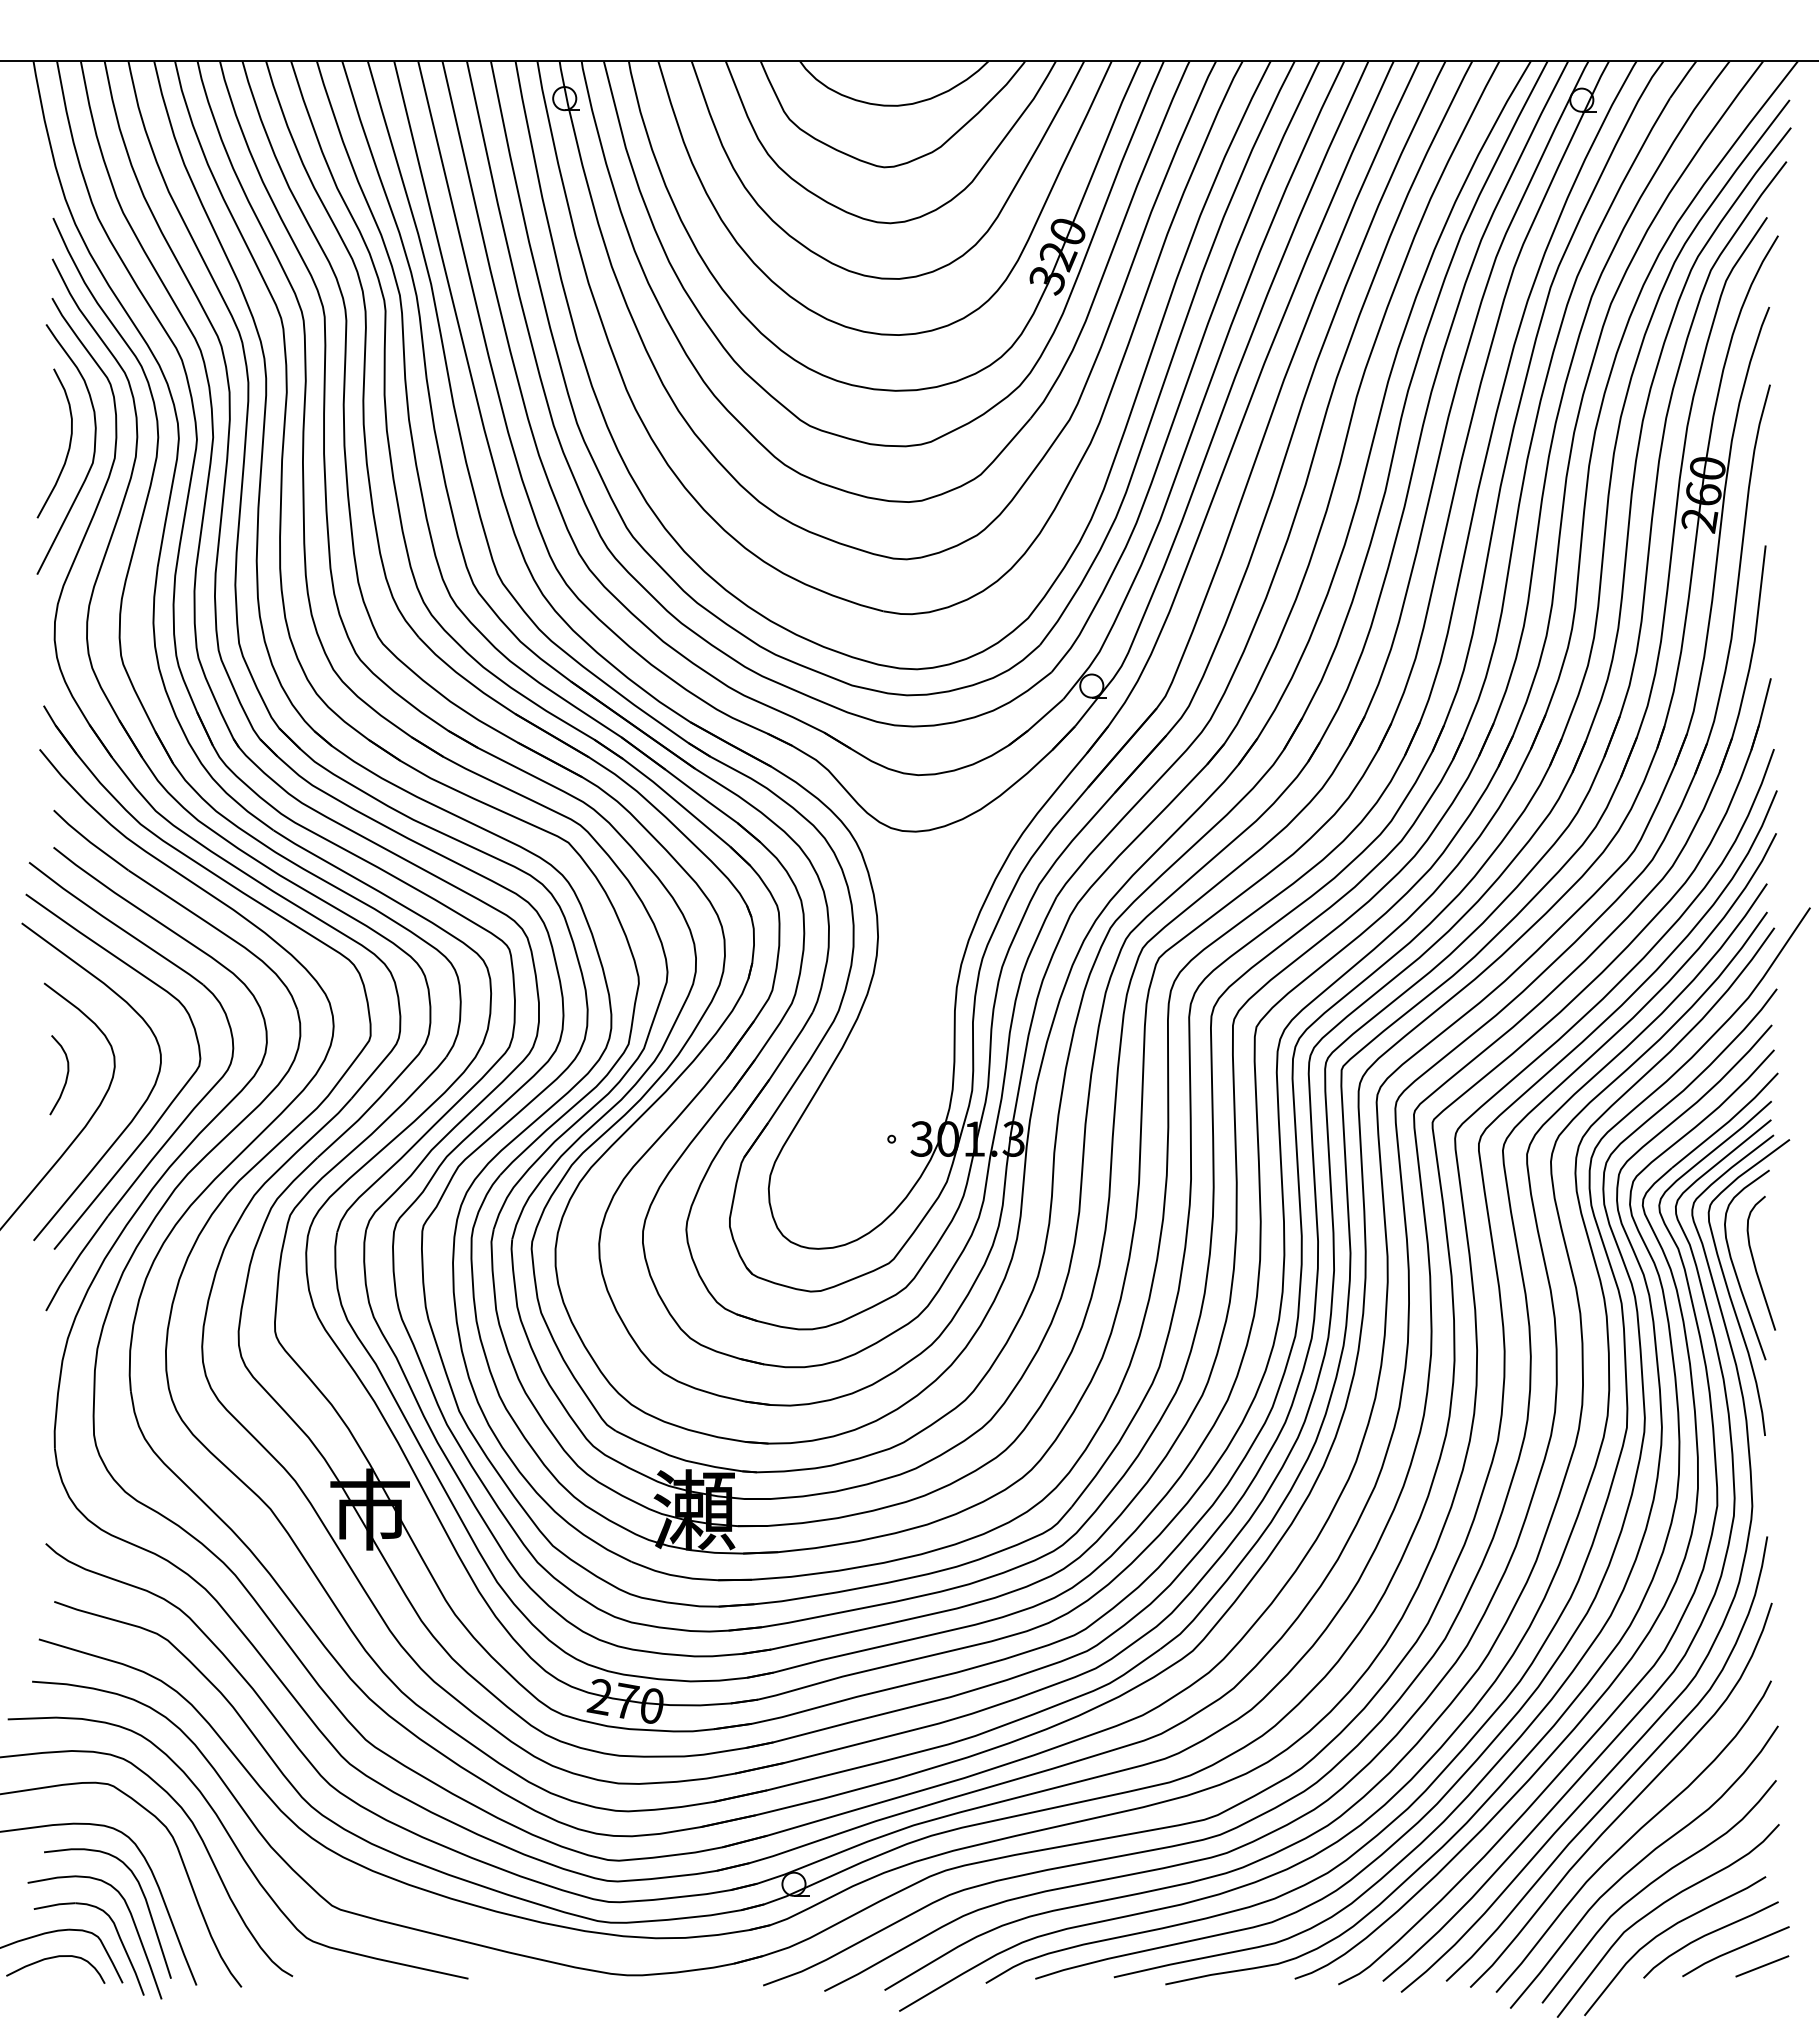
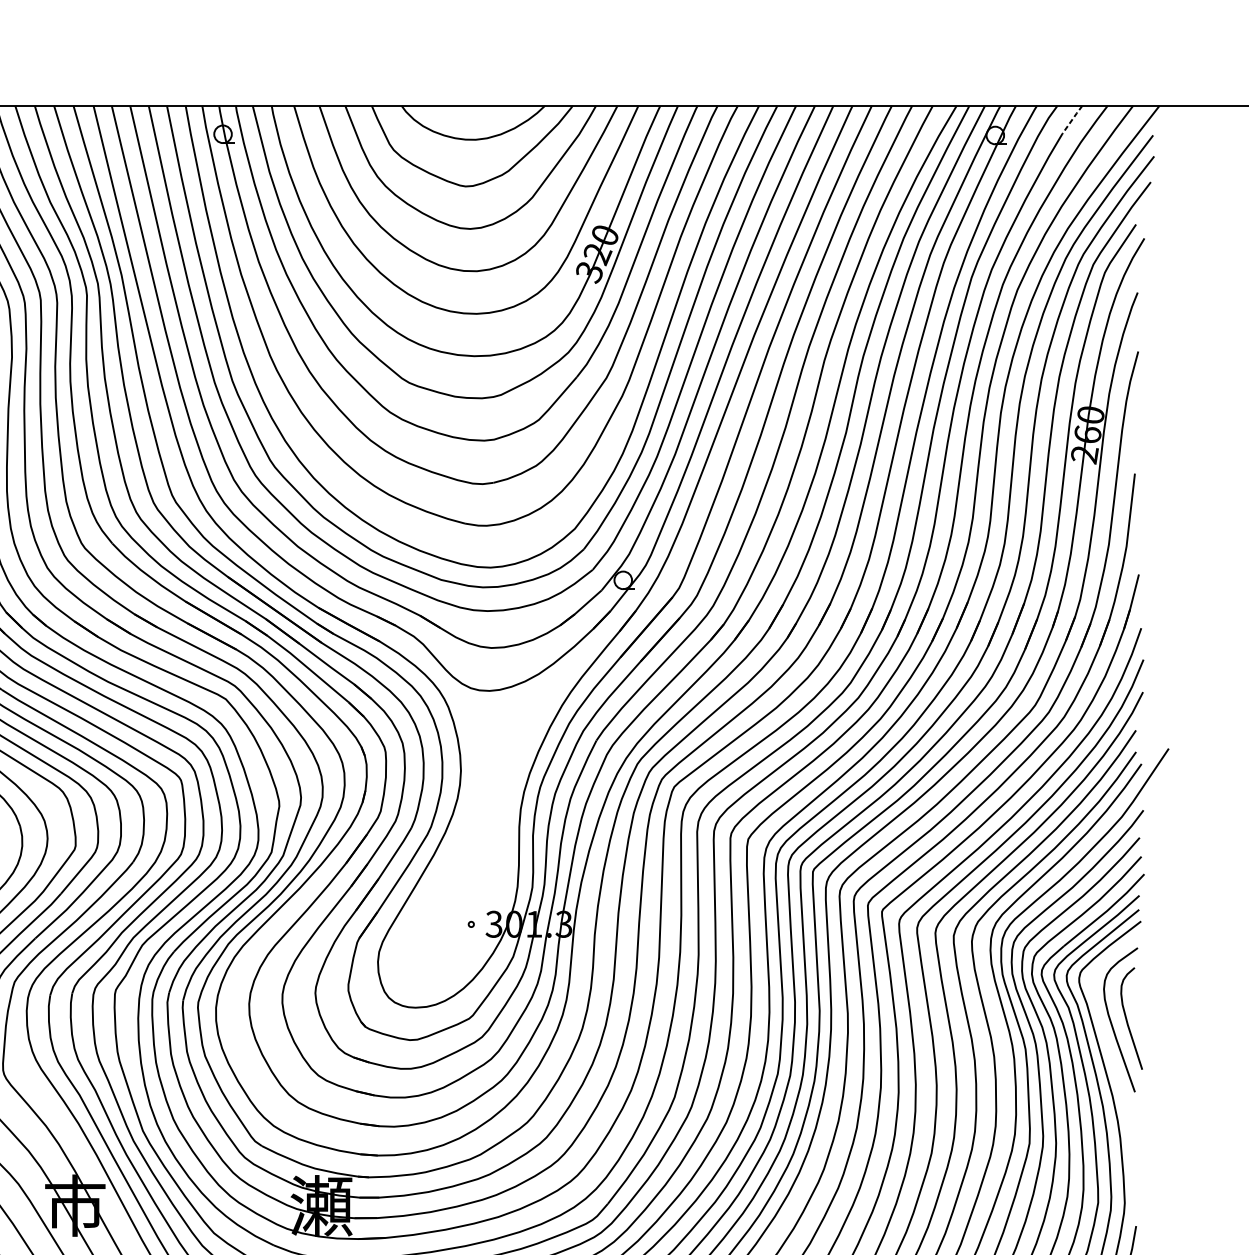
line: (1683, 79) -> (1072, 119), solid -> dashed
curve: (1729, 1290) -> (1107, 1039), removed

